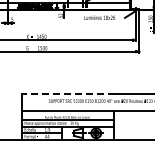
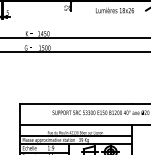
line: (68, 93) -> (76, 103), dashed -> solid

